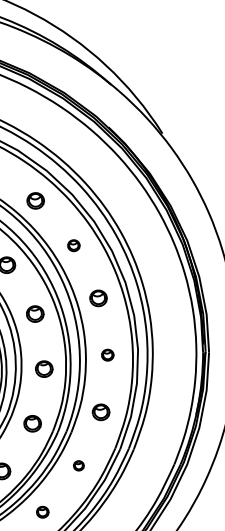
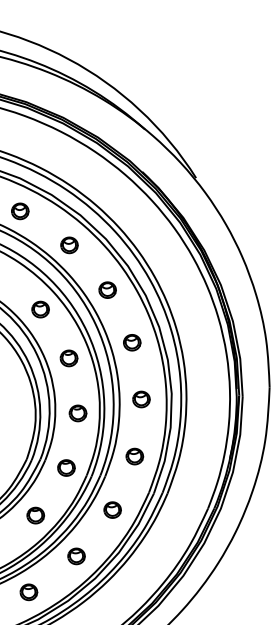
part: (73, 245) -> (107, 289), size x1.43
part: (107, 355) -> (141, 399), size x1.43
part: (78, 465) -> (112, 509), size x1.67
part: (42, 512) -> (76, 556), size x1.43

